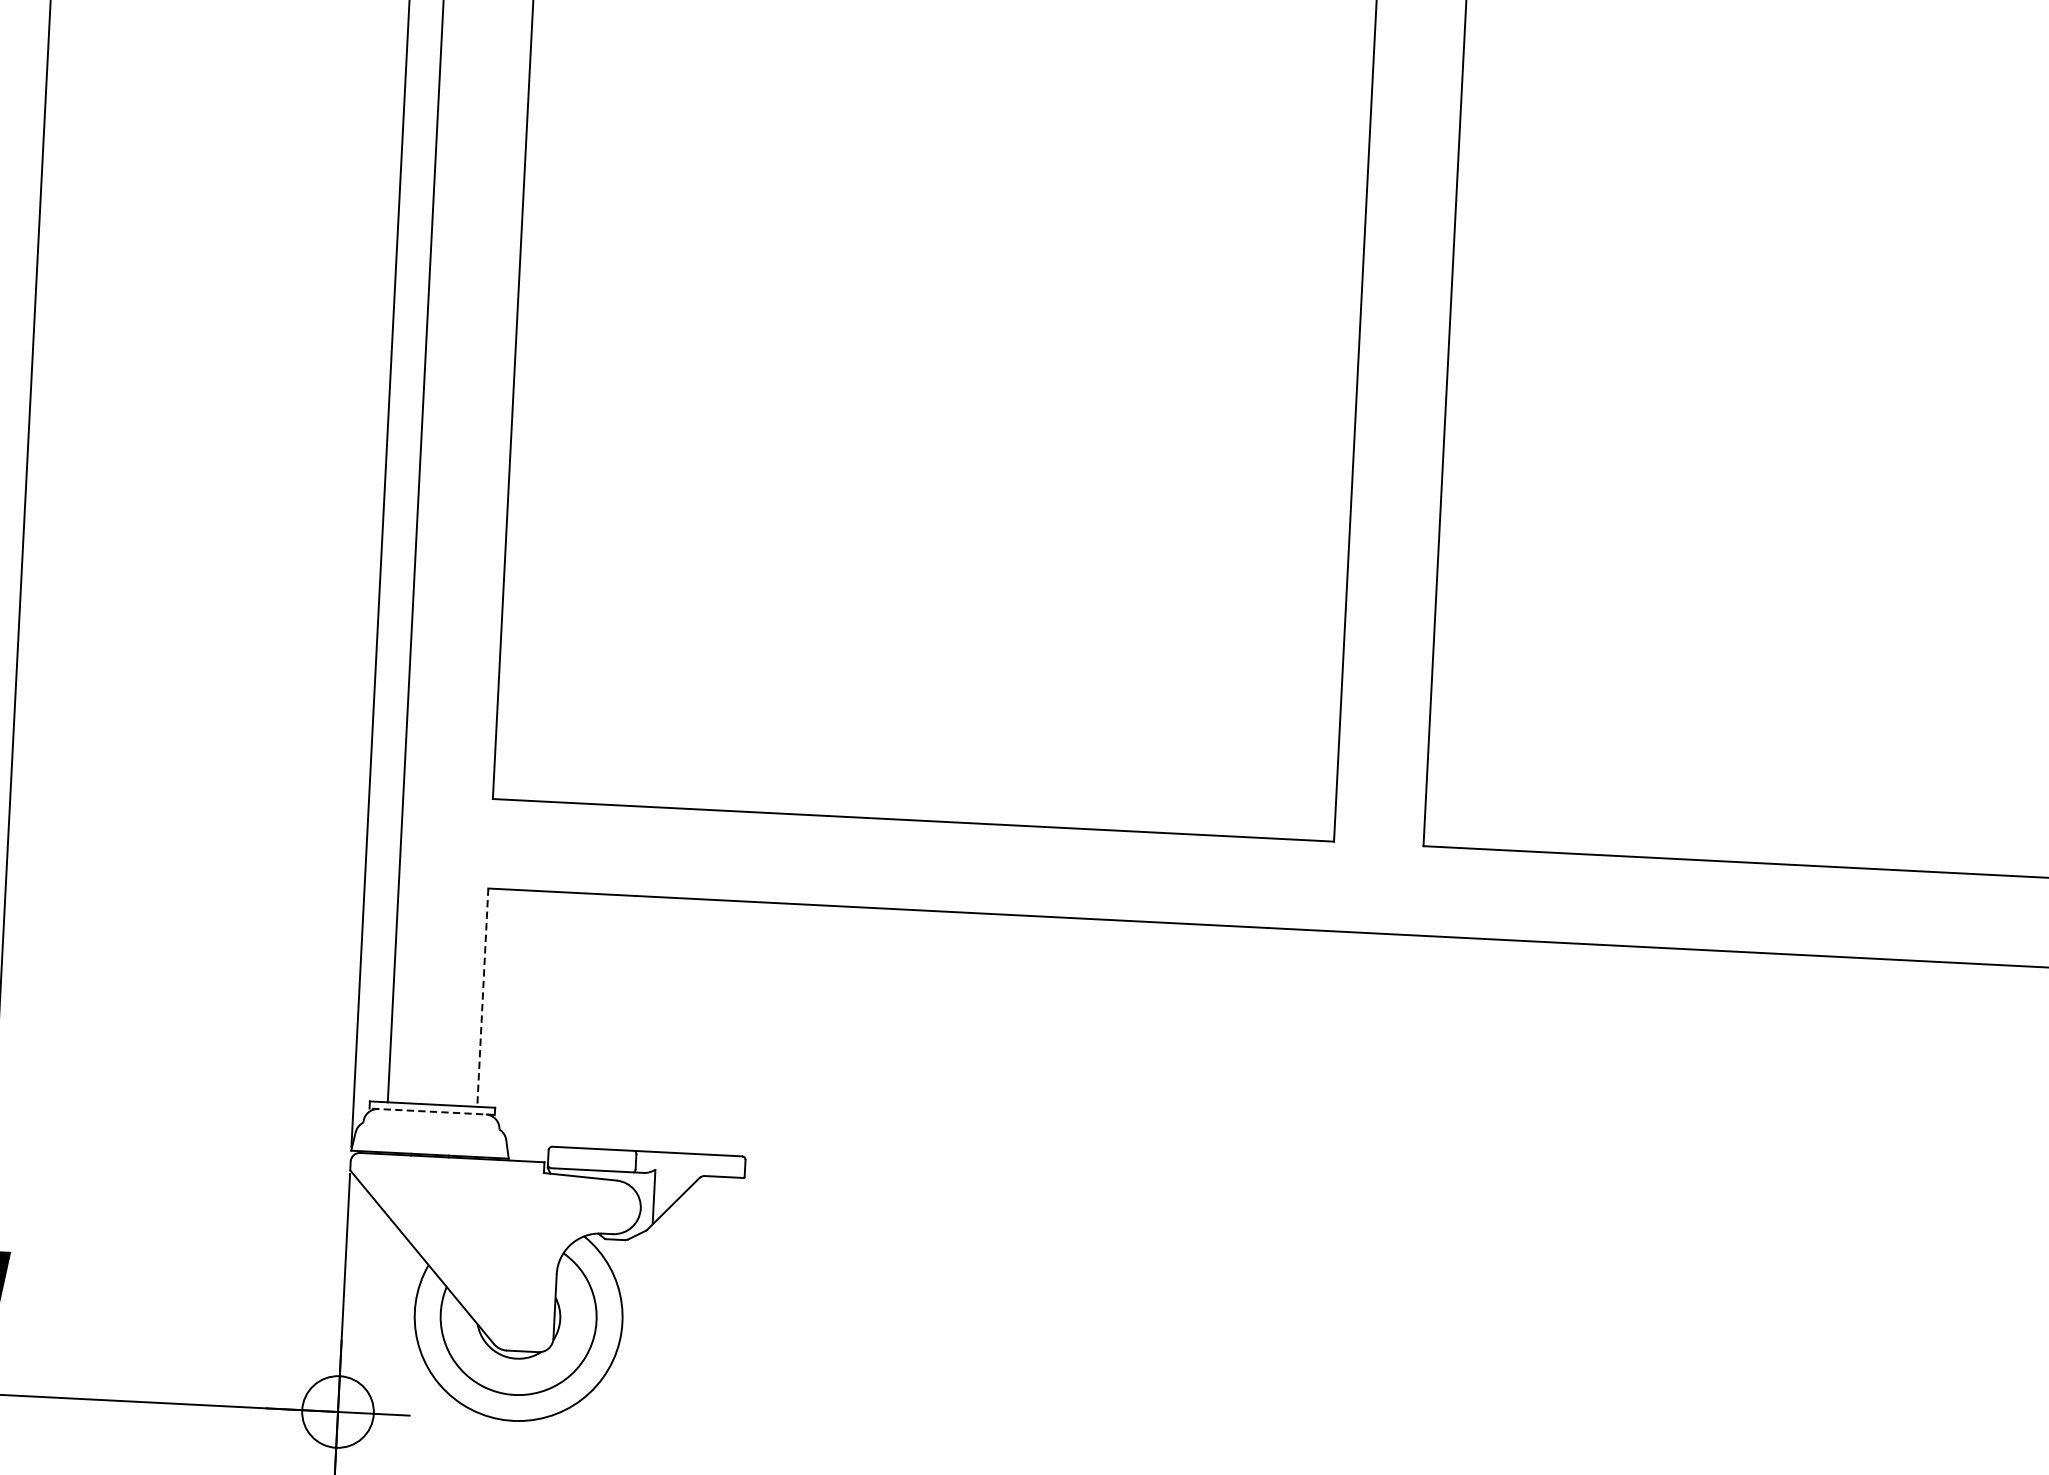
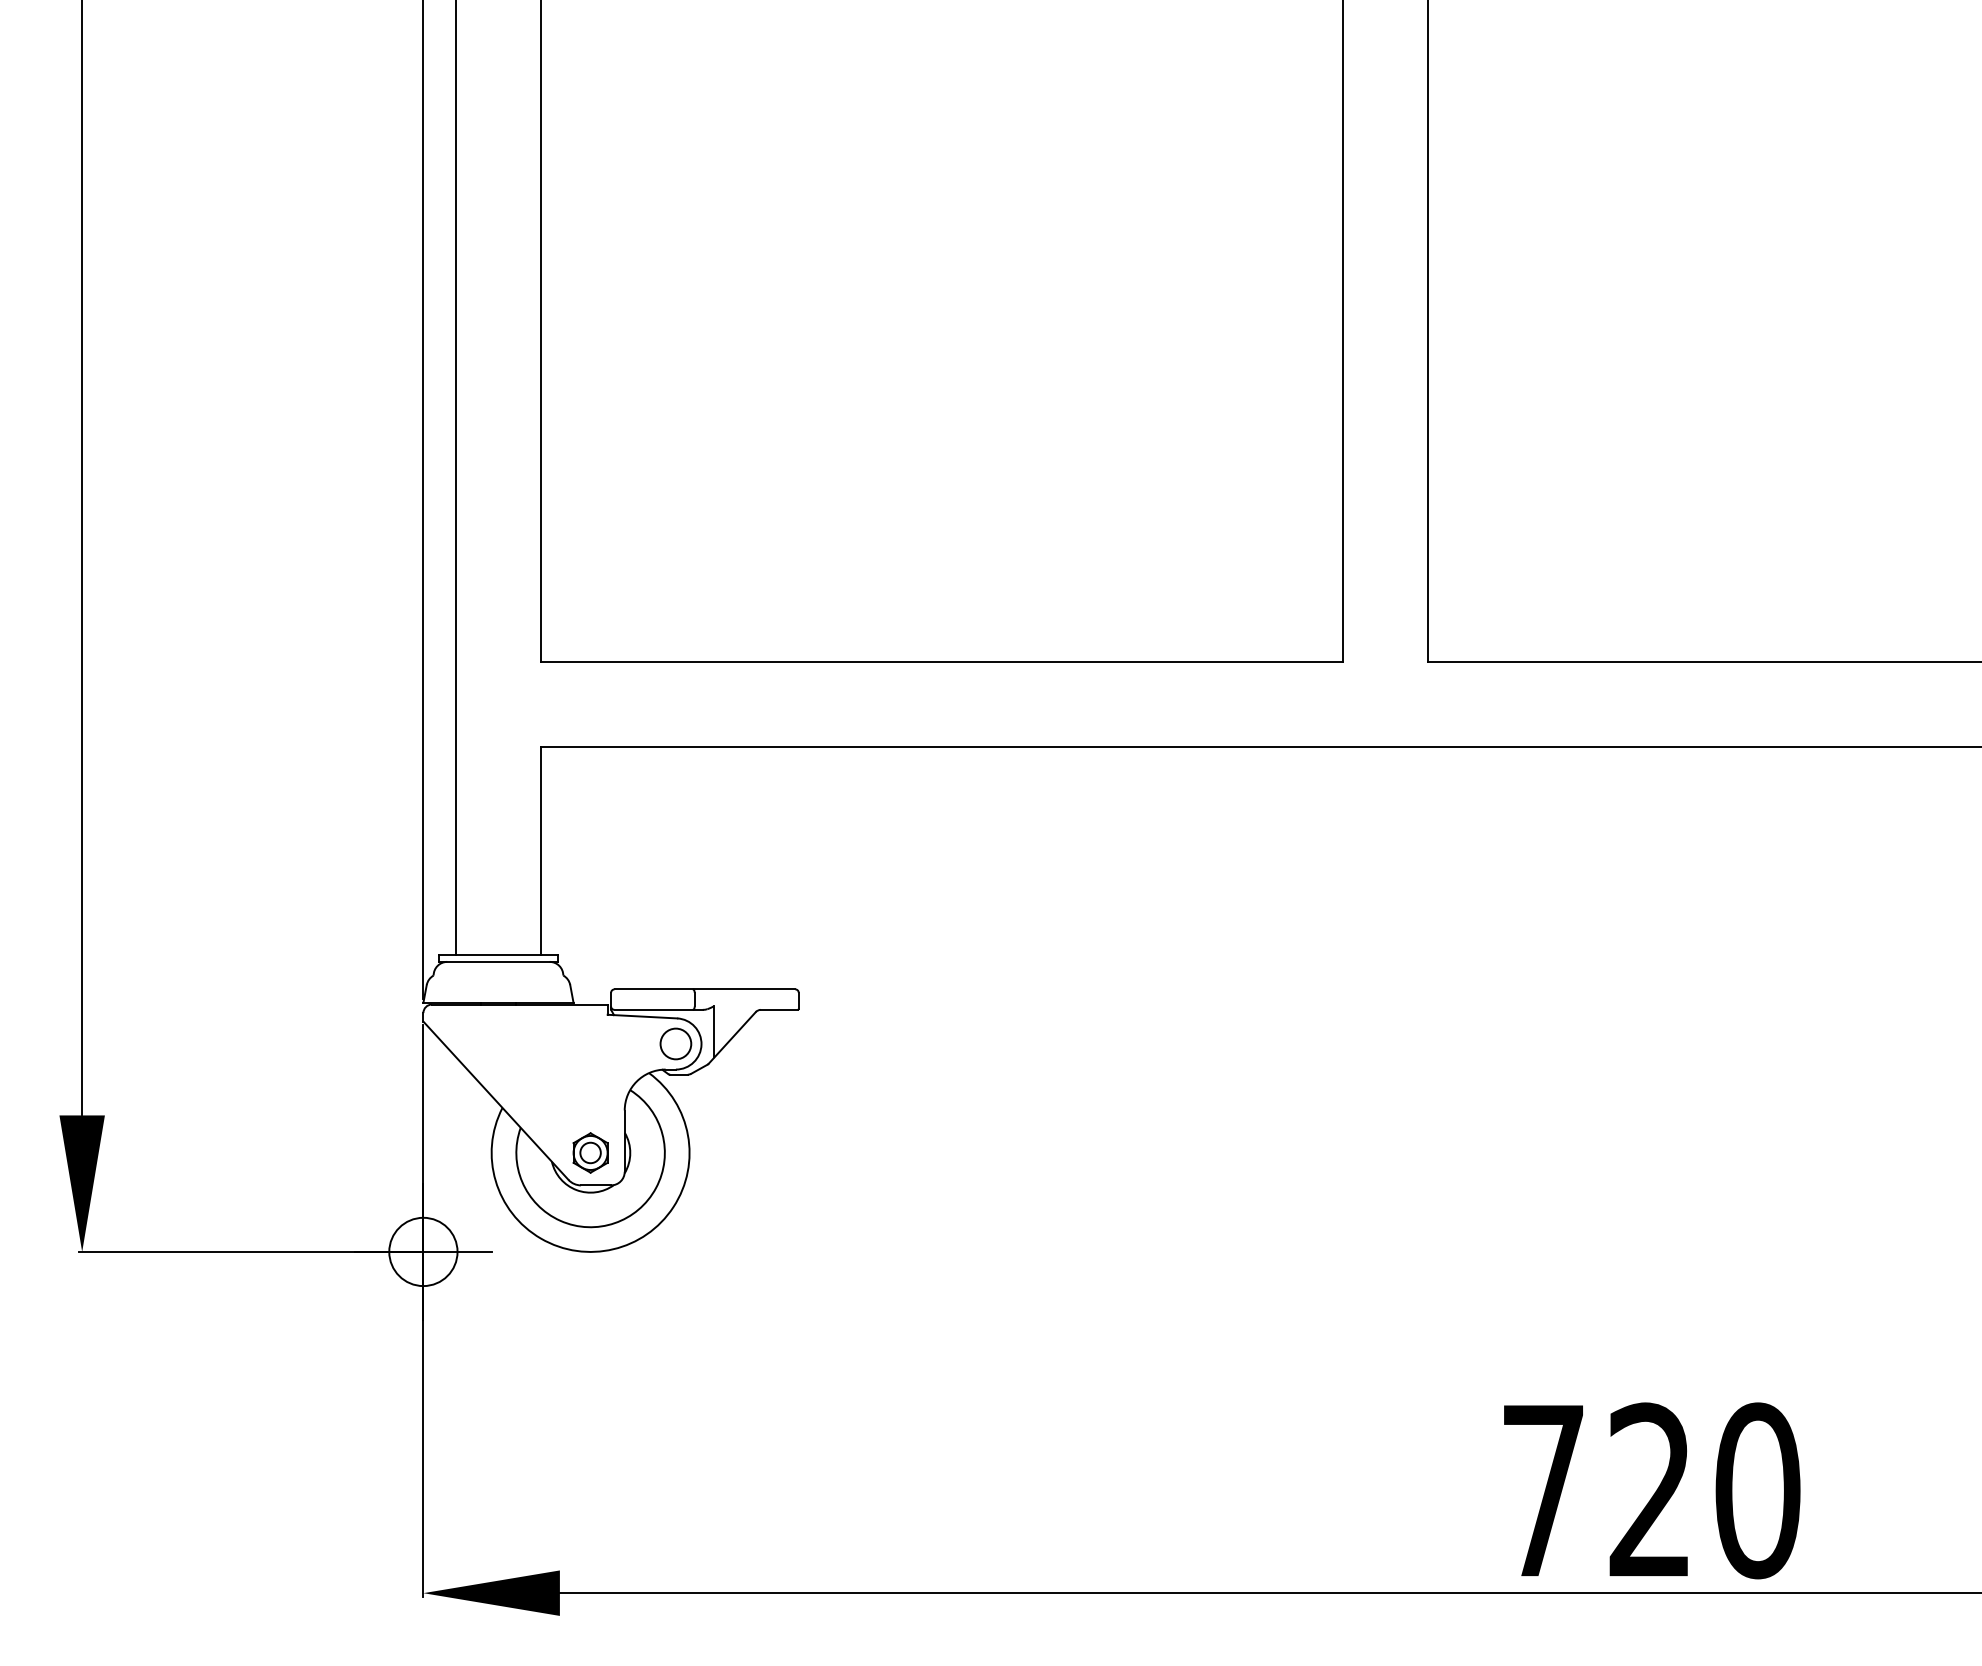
line: (483, 998) -> (541, 851), dashed -> solid
line: (432, 1111) -> (498, 961), dashed -> solid
circle: (613, 1206) -> (675, 1043), added
part: (518, 1316) -> (590, 1152), added

